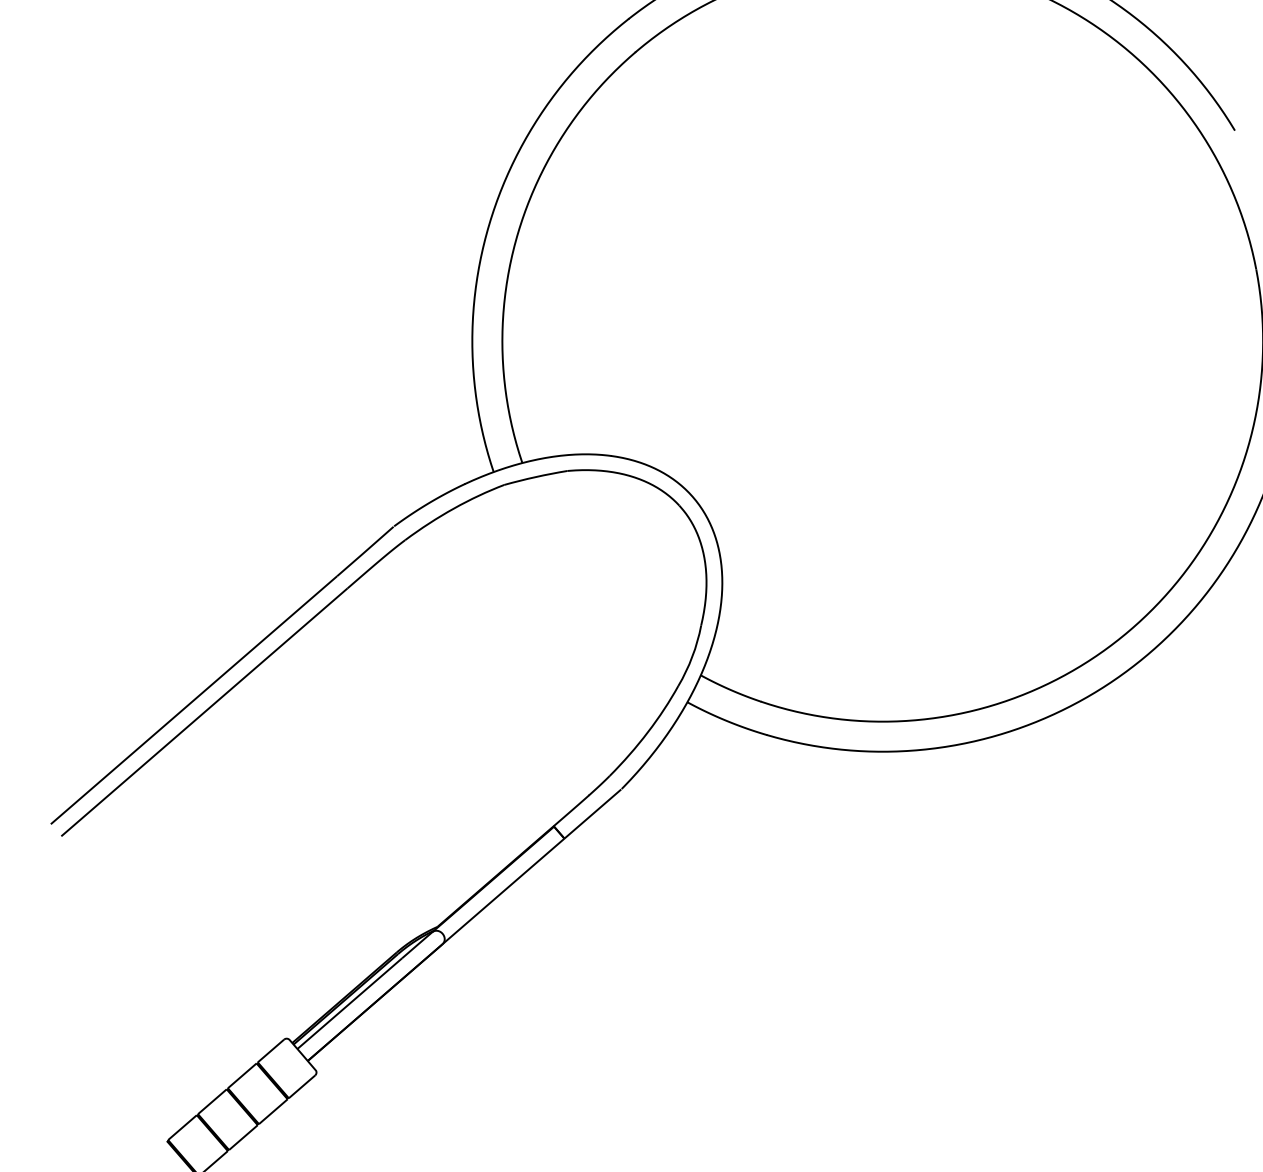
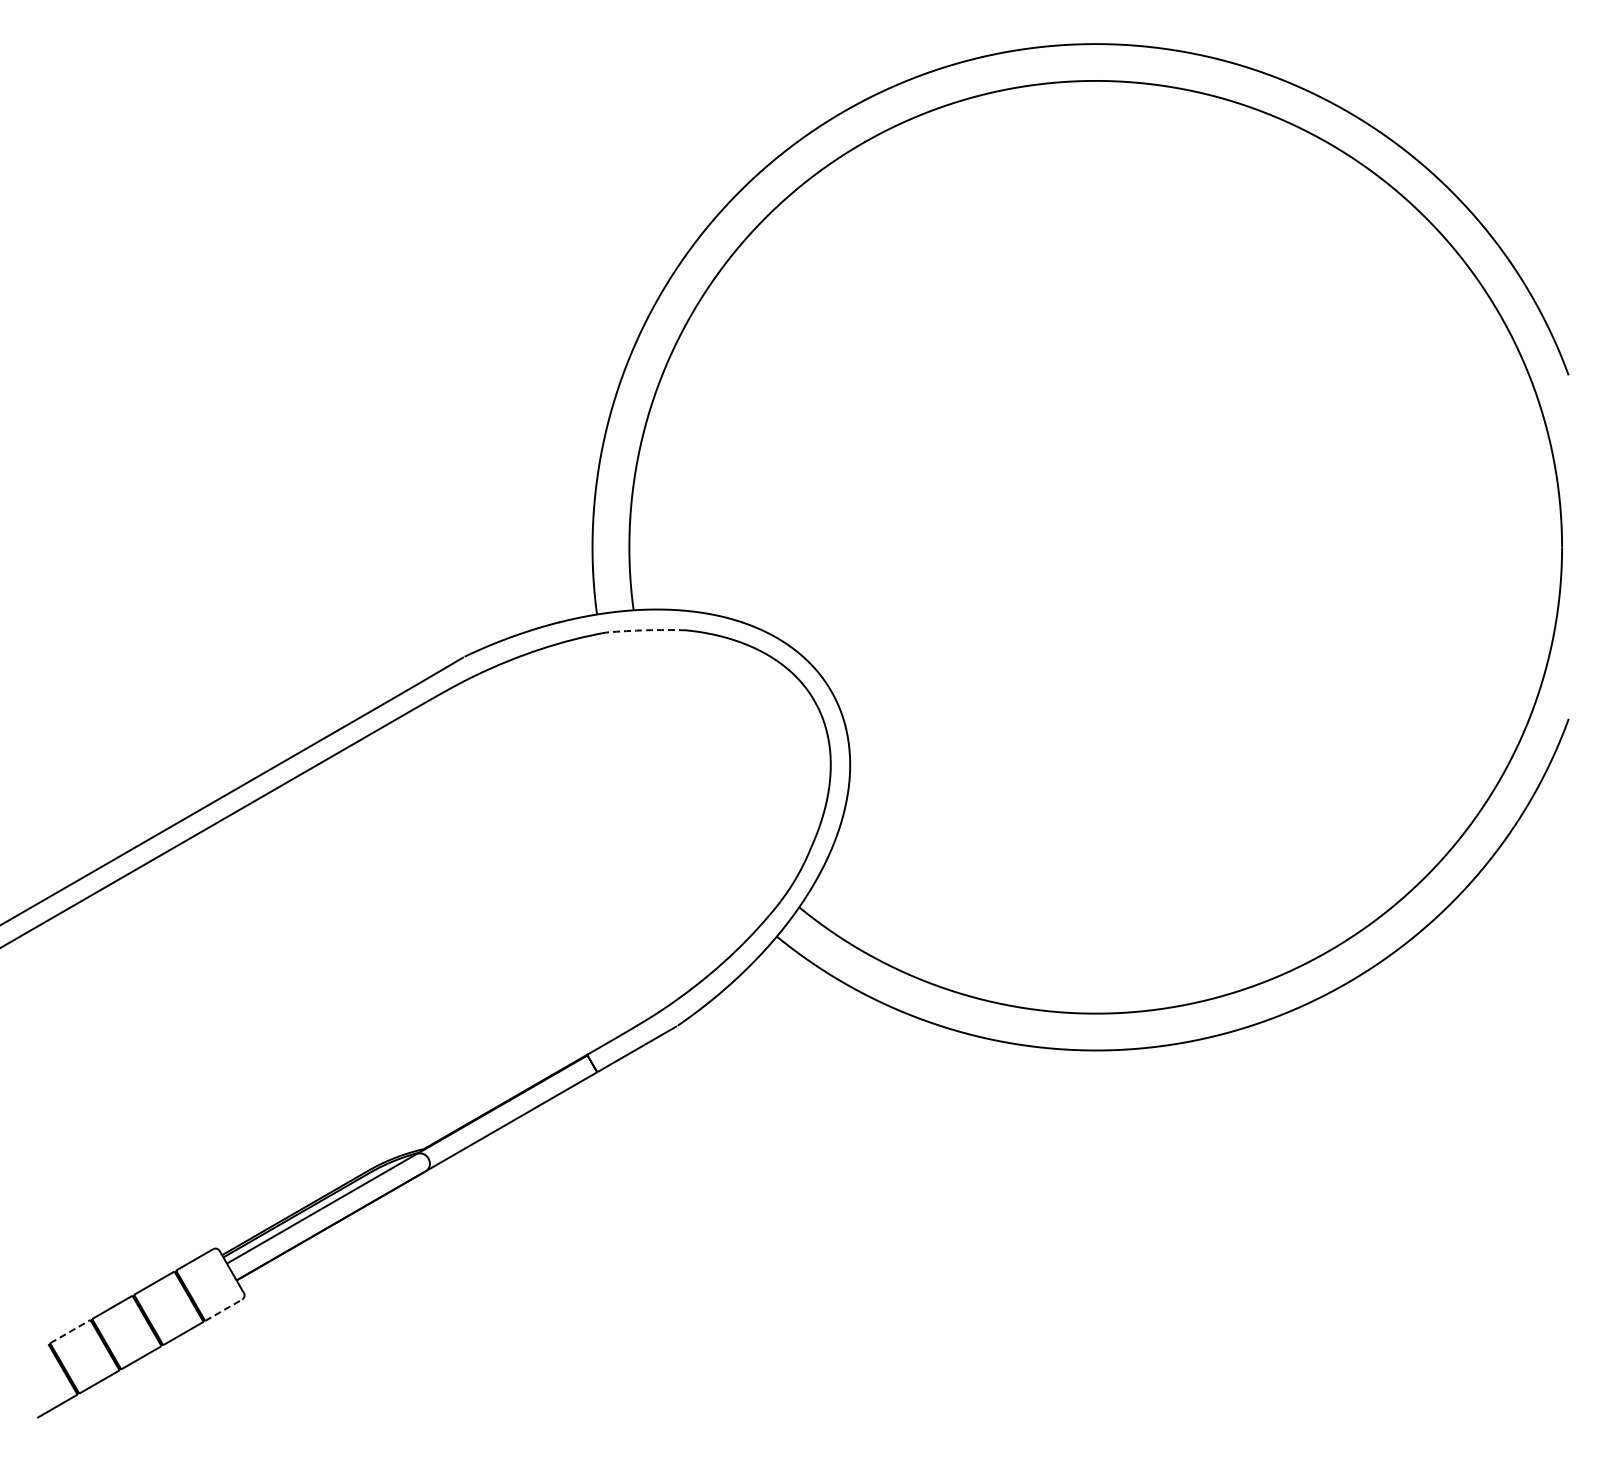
line: (535, 477) -> (646, 630), solid -> dashed
line: (302, 1086) -> (224, 1310), solid -> dashed
line: (182, 1127) -> (70, 1331), solid -> dashed

